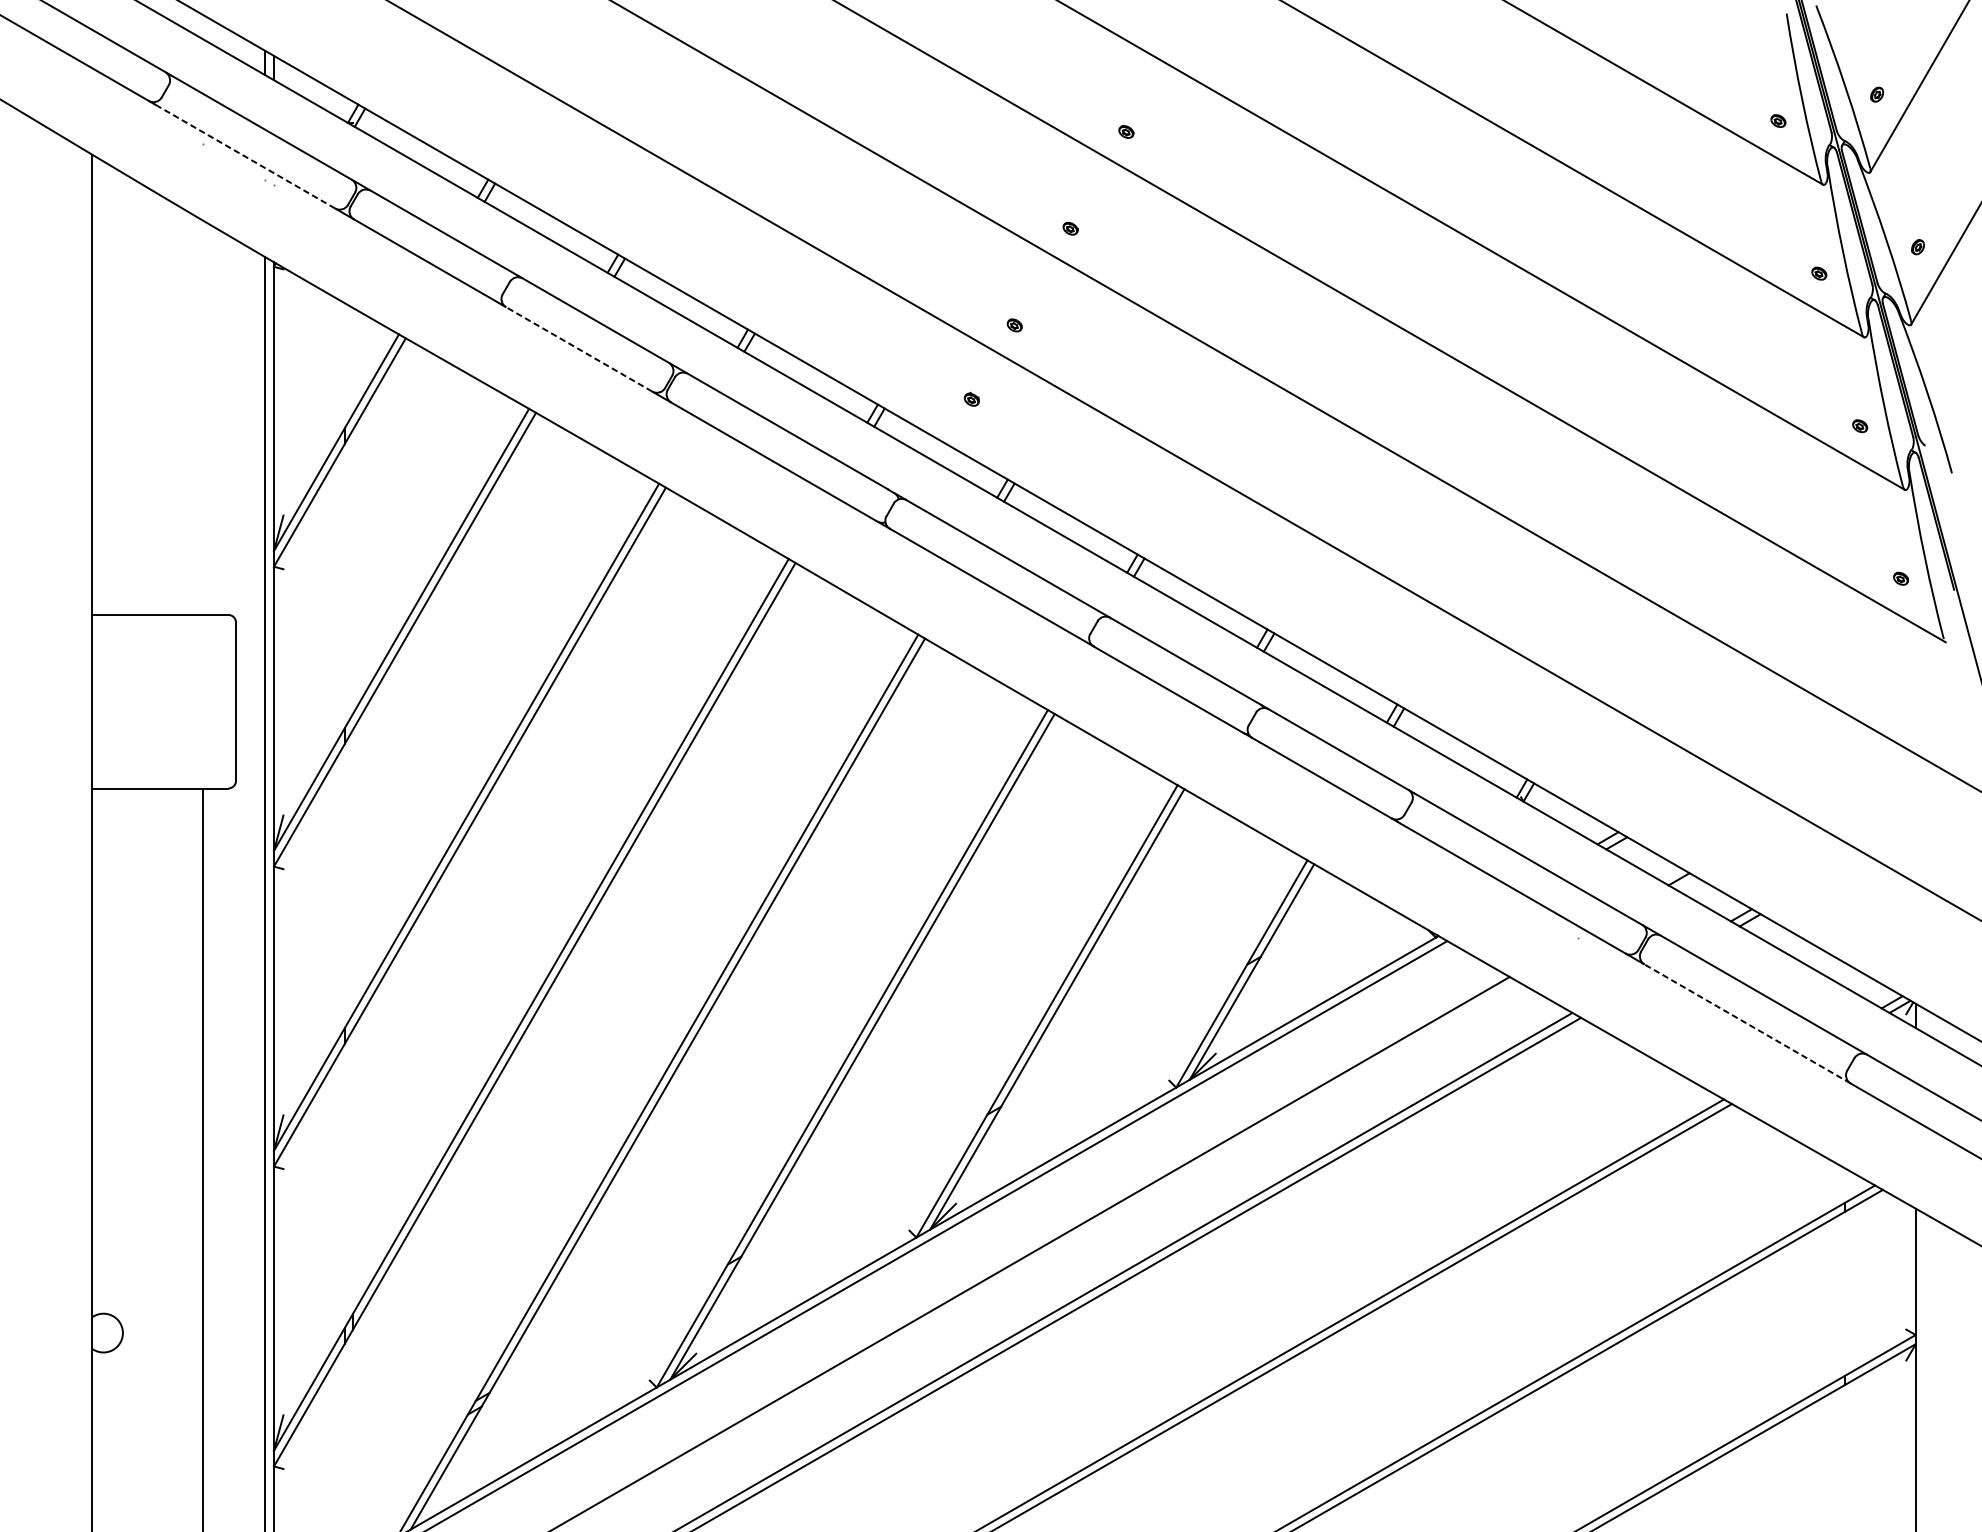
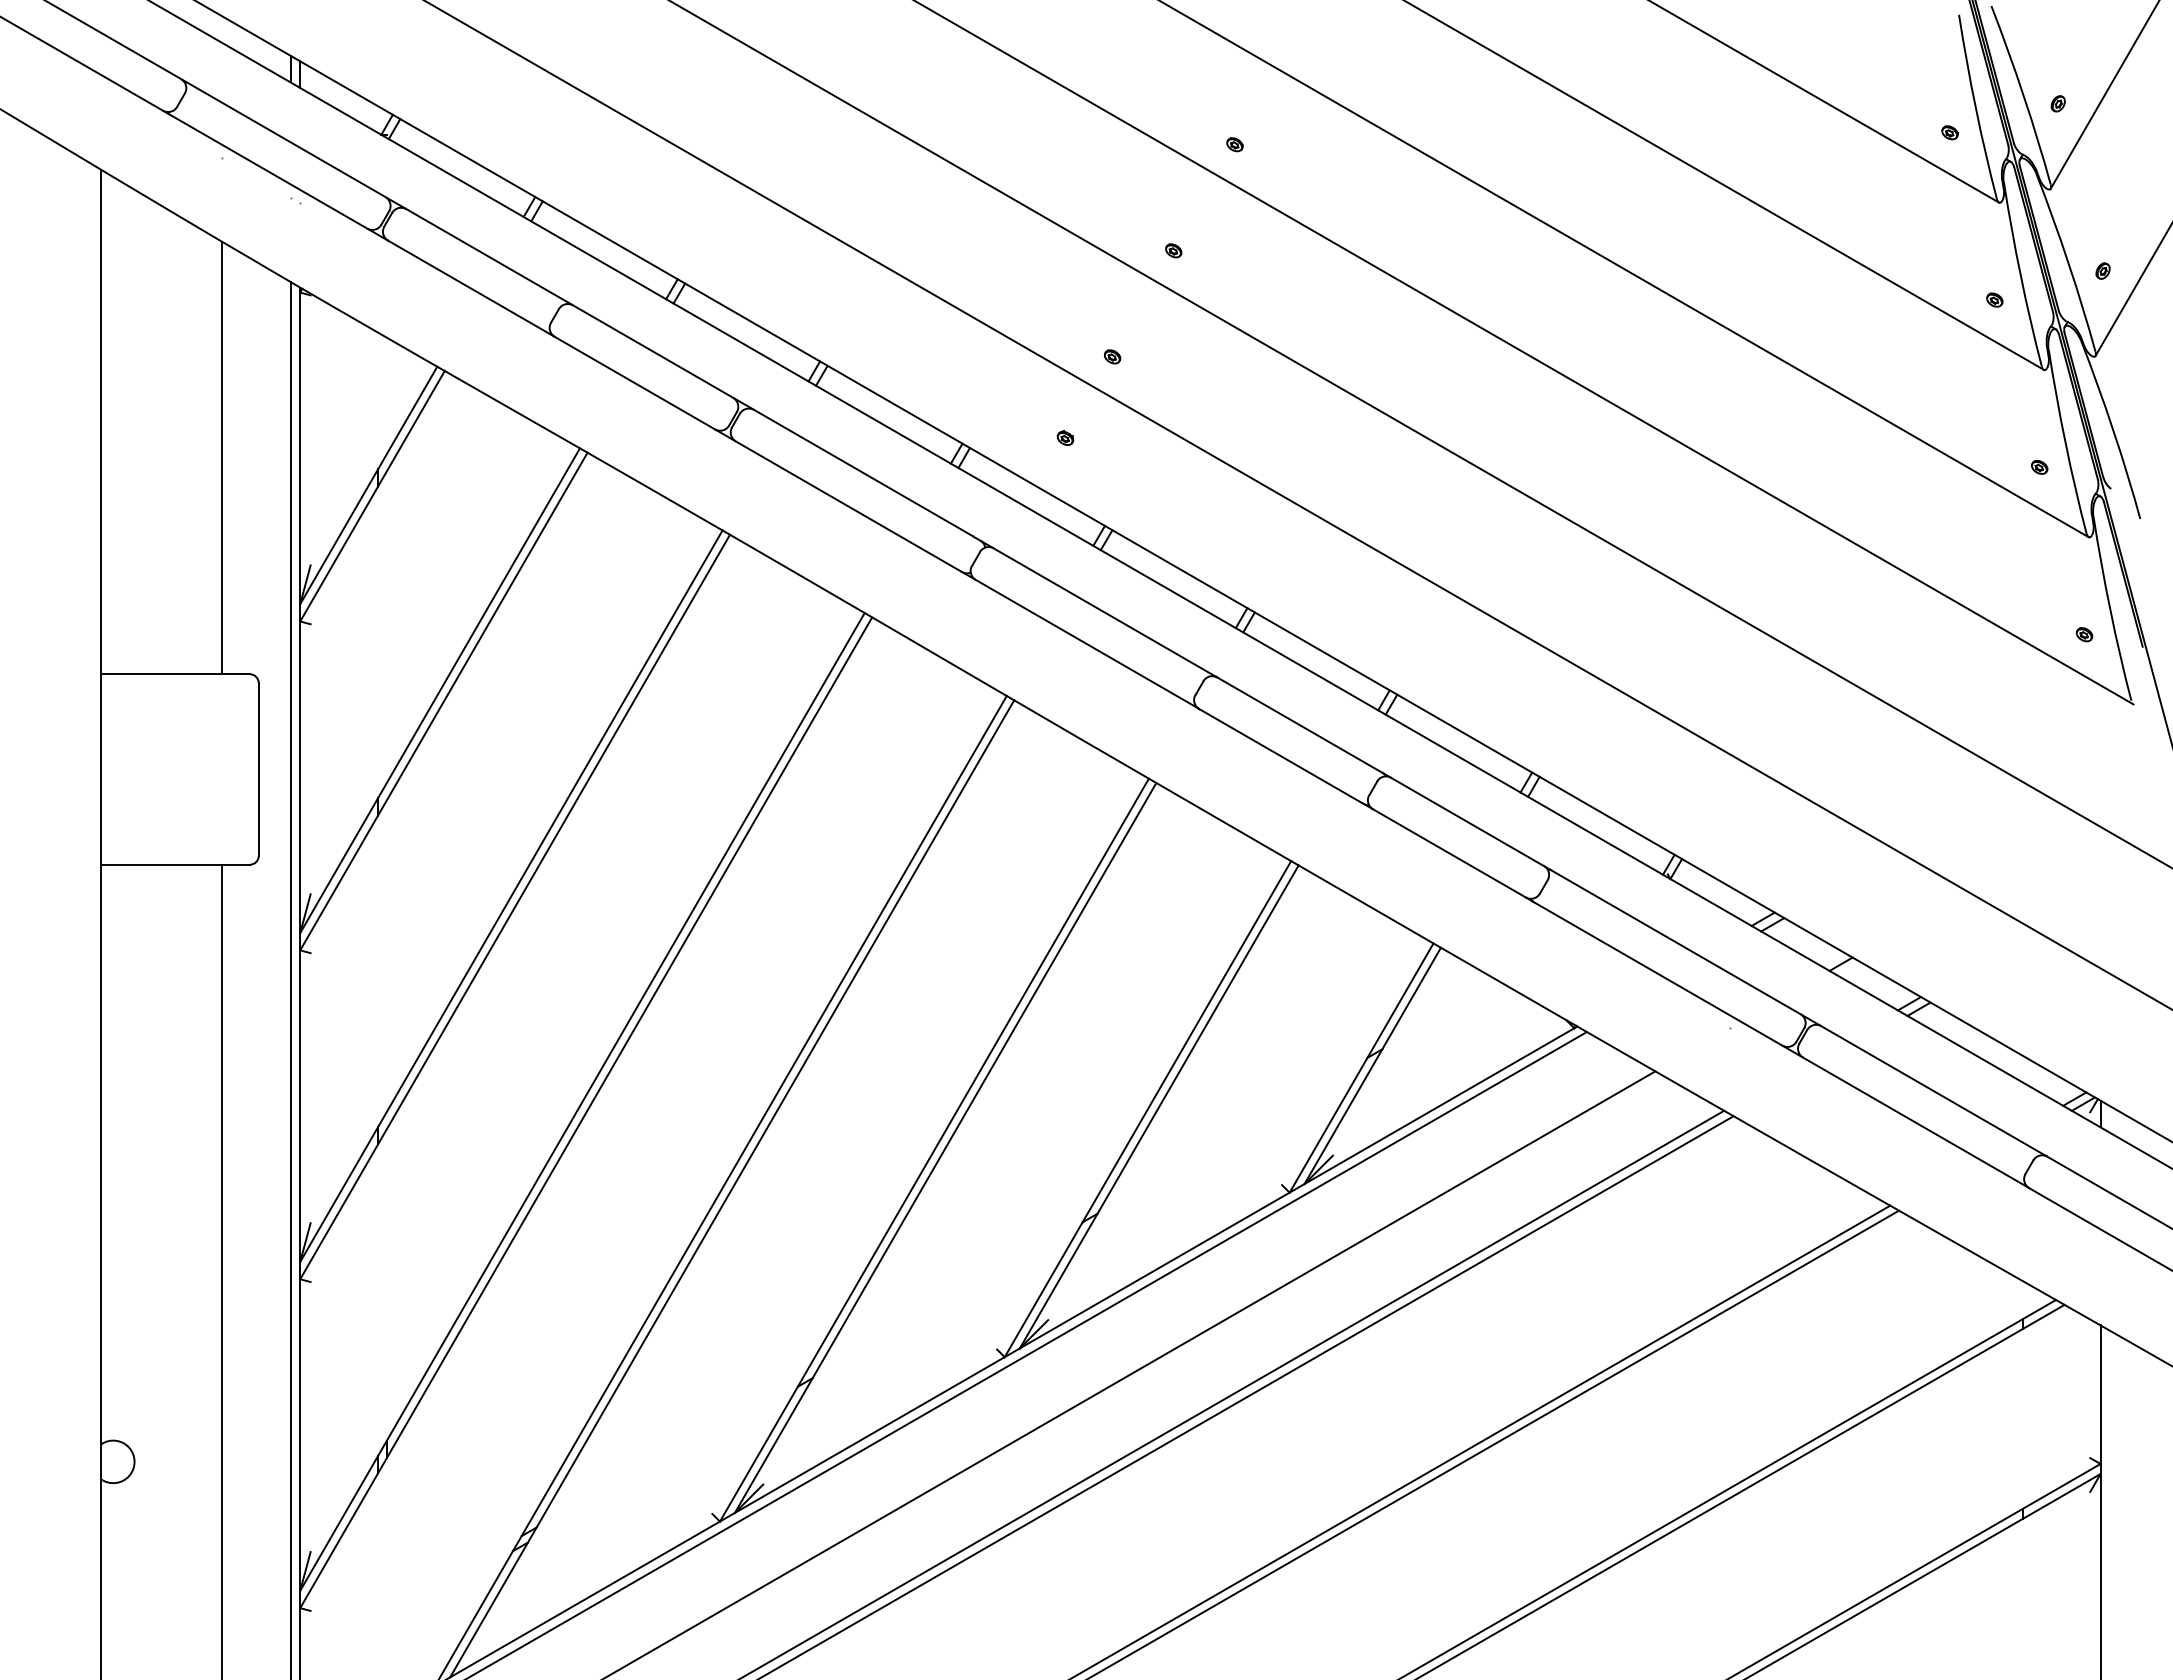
line: (245, 157) -> (269, 172), dashed -> solid
line: (578, 348) -> (634, 382), dashed -> solid
line: (203, 417) -> (222, 457), added
line: (1746, 1023) -> (1915, 1122), dashed -> solid

